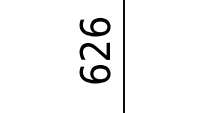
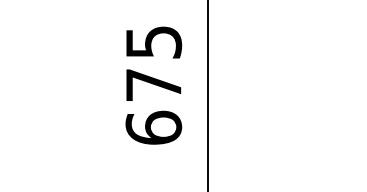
text: (94, 38) -> (152, 62), 626 -> 675

